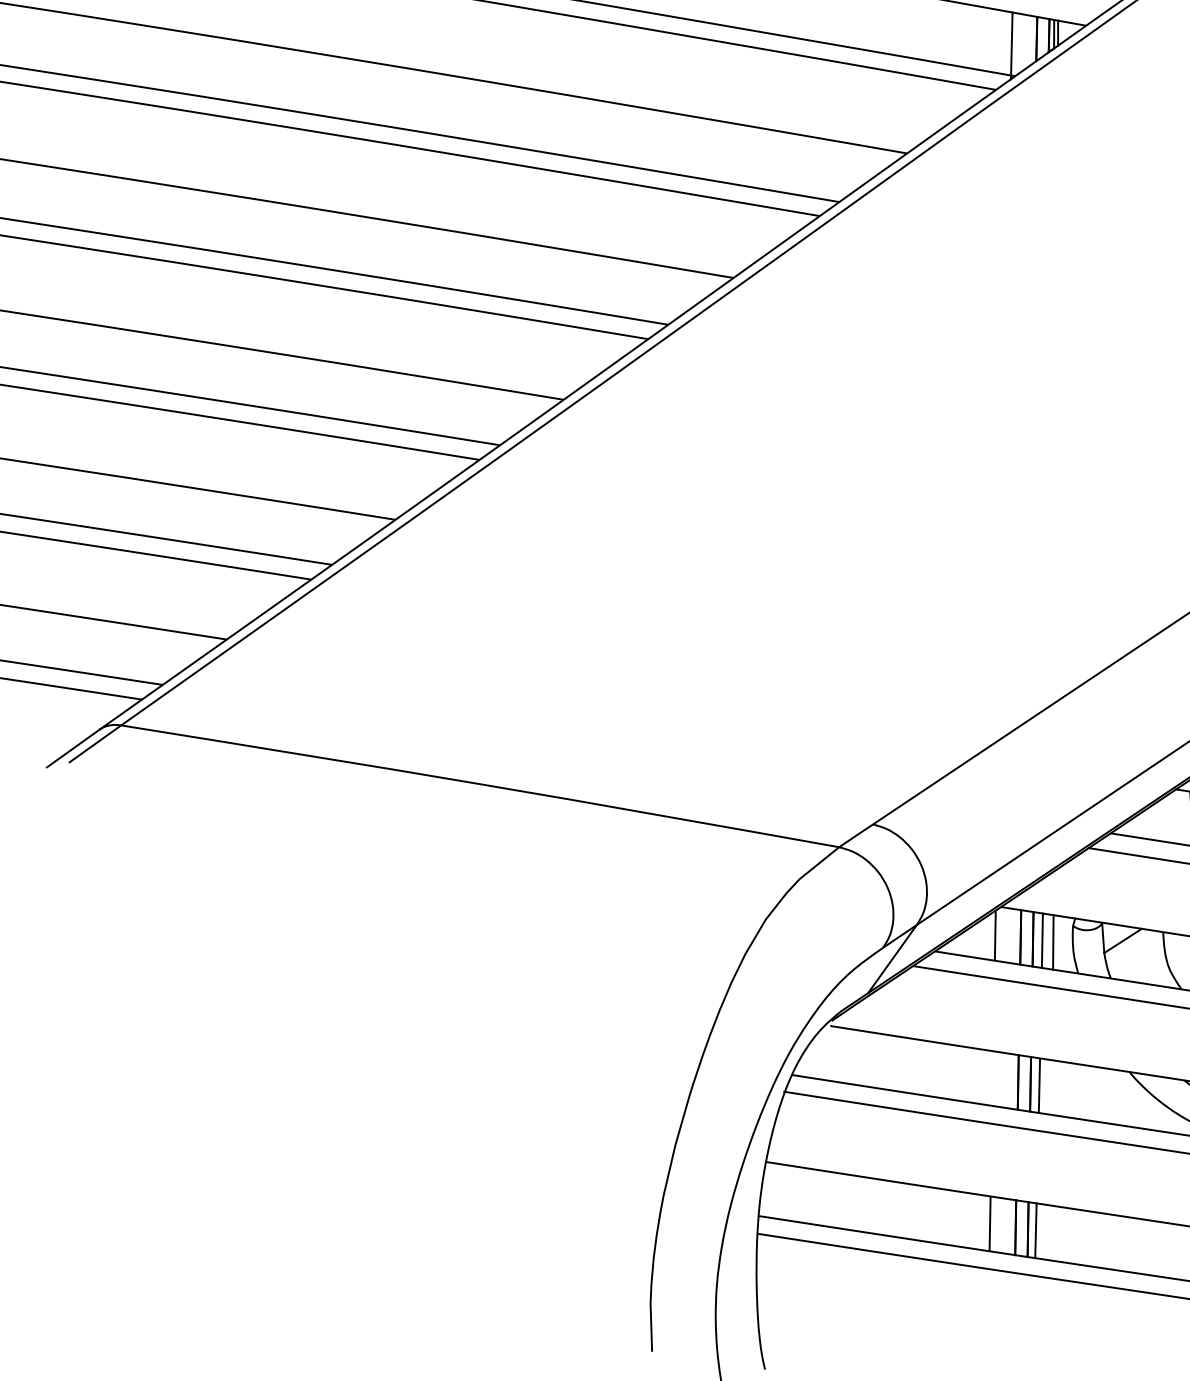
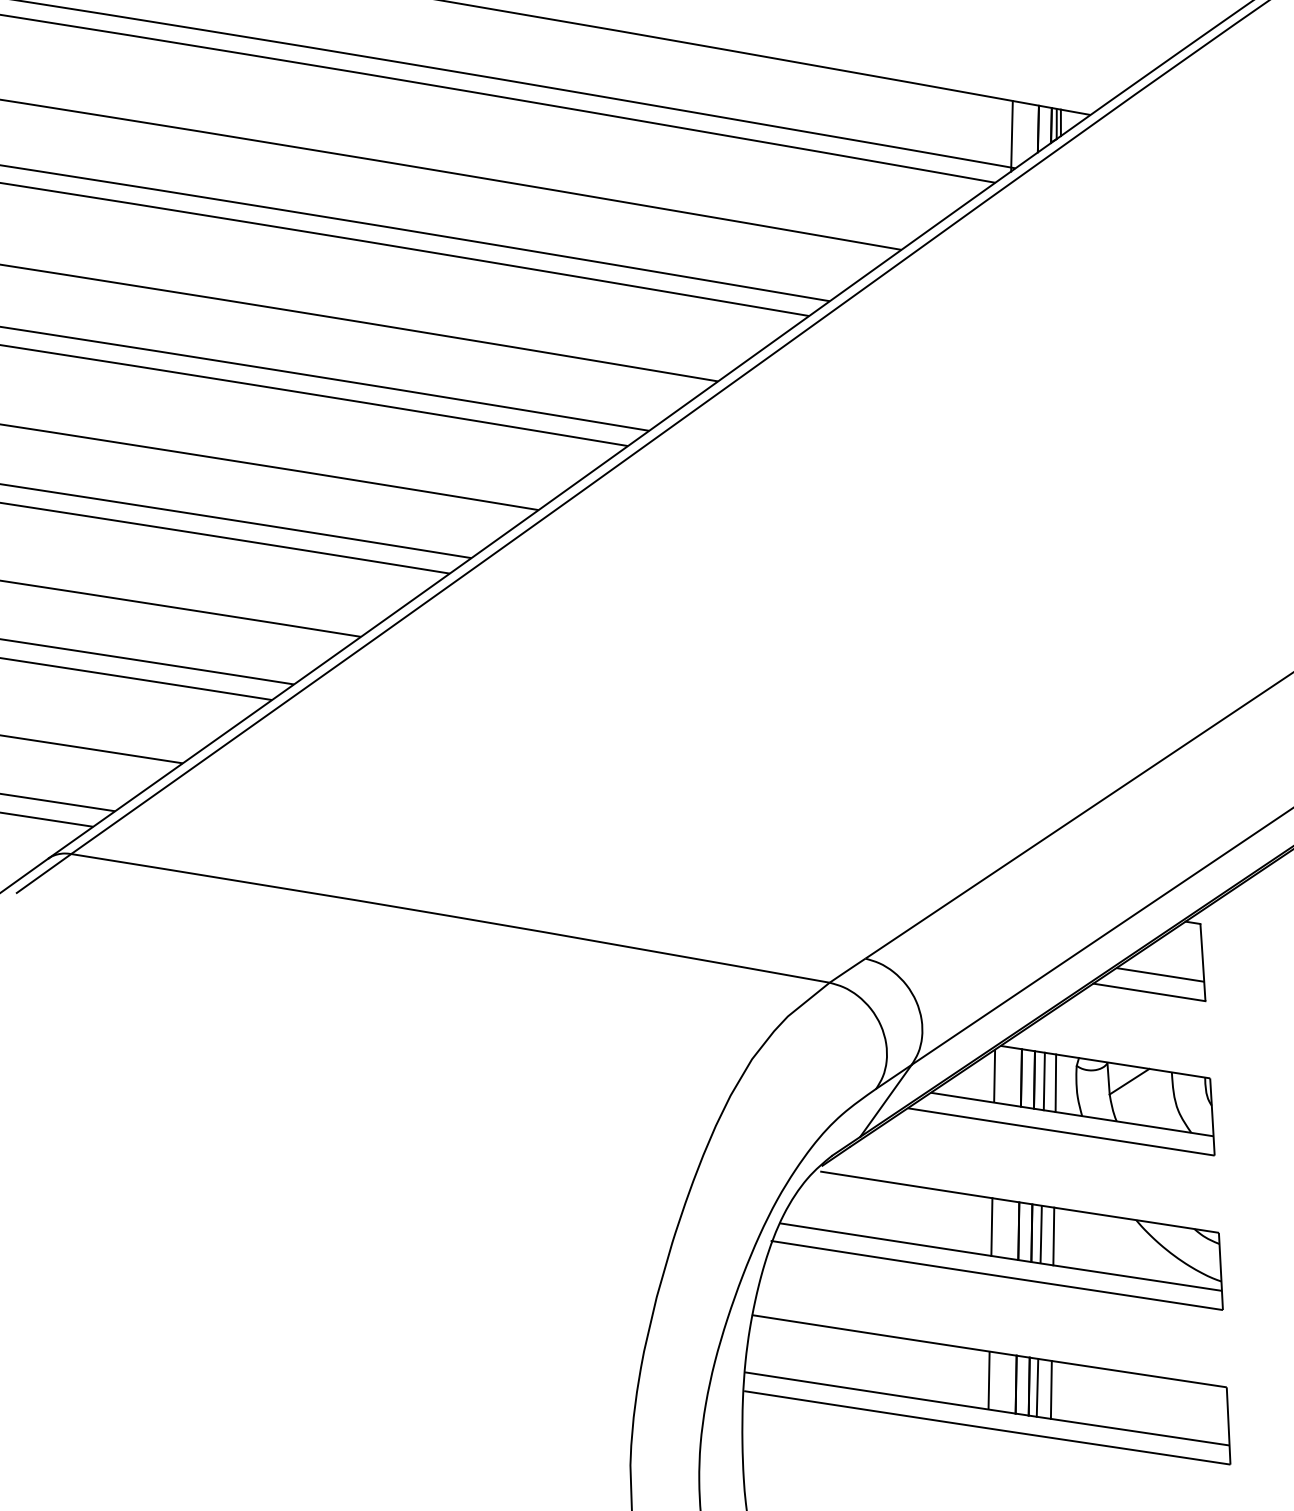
line: (992, 1078) -> (991, 1226), added
line: (1051, 1087) -> (1053, 1236), added
line: (1048, 1232) -> (1050, 1389), added

